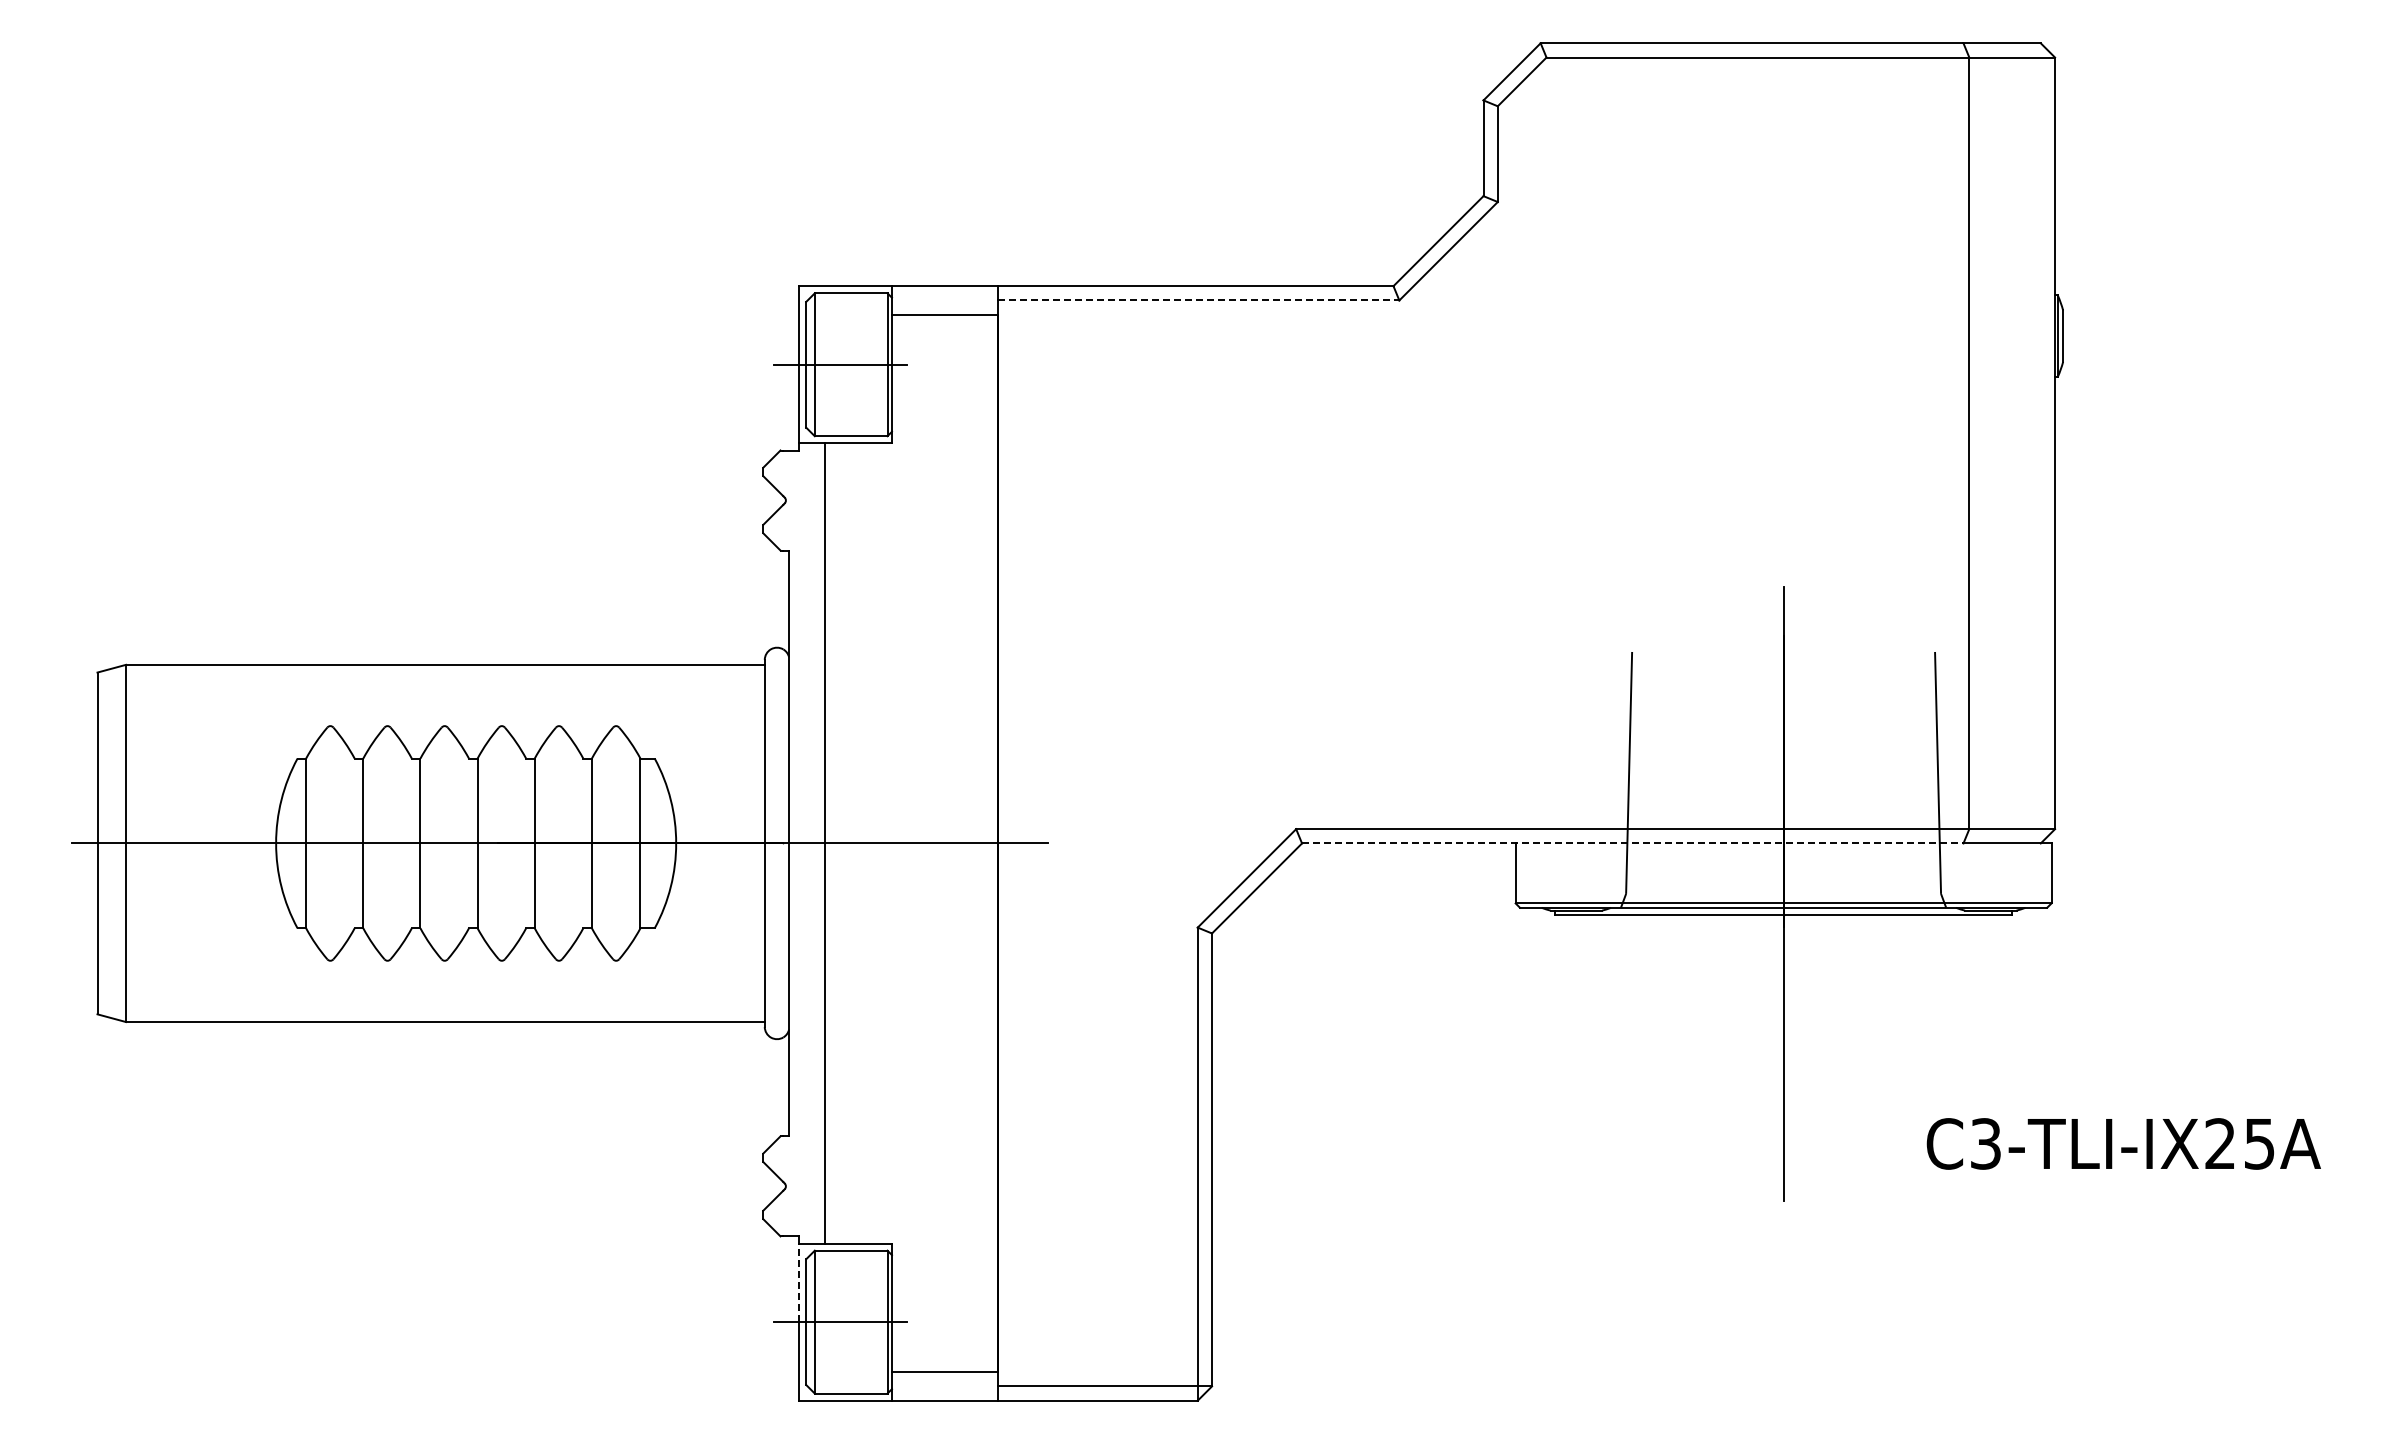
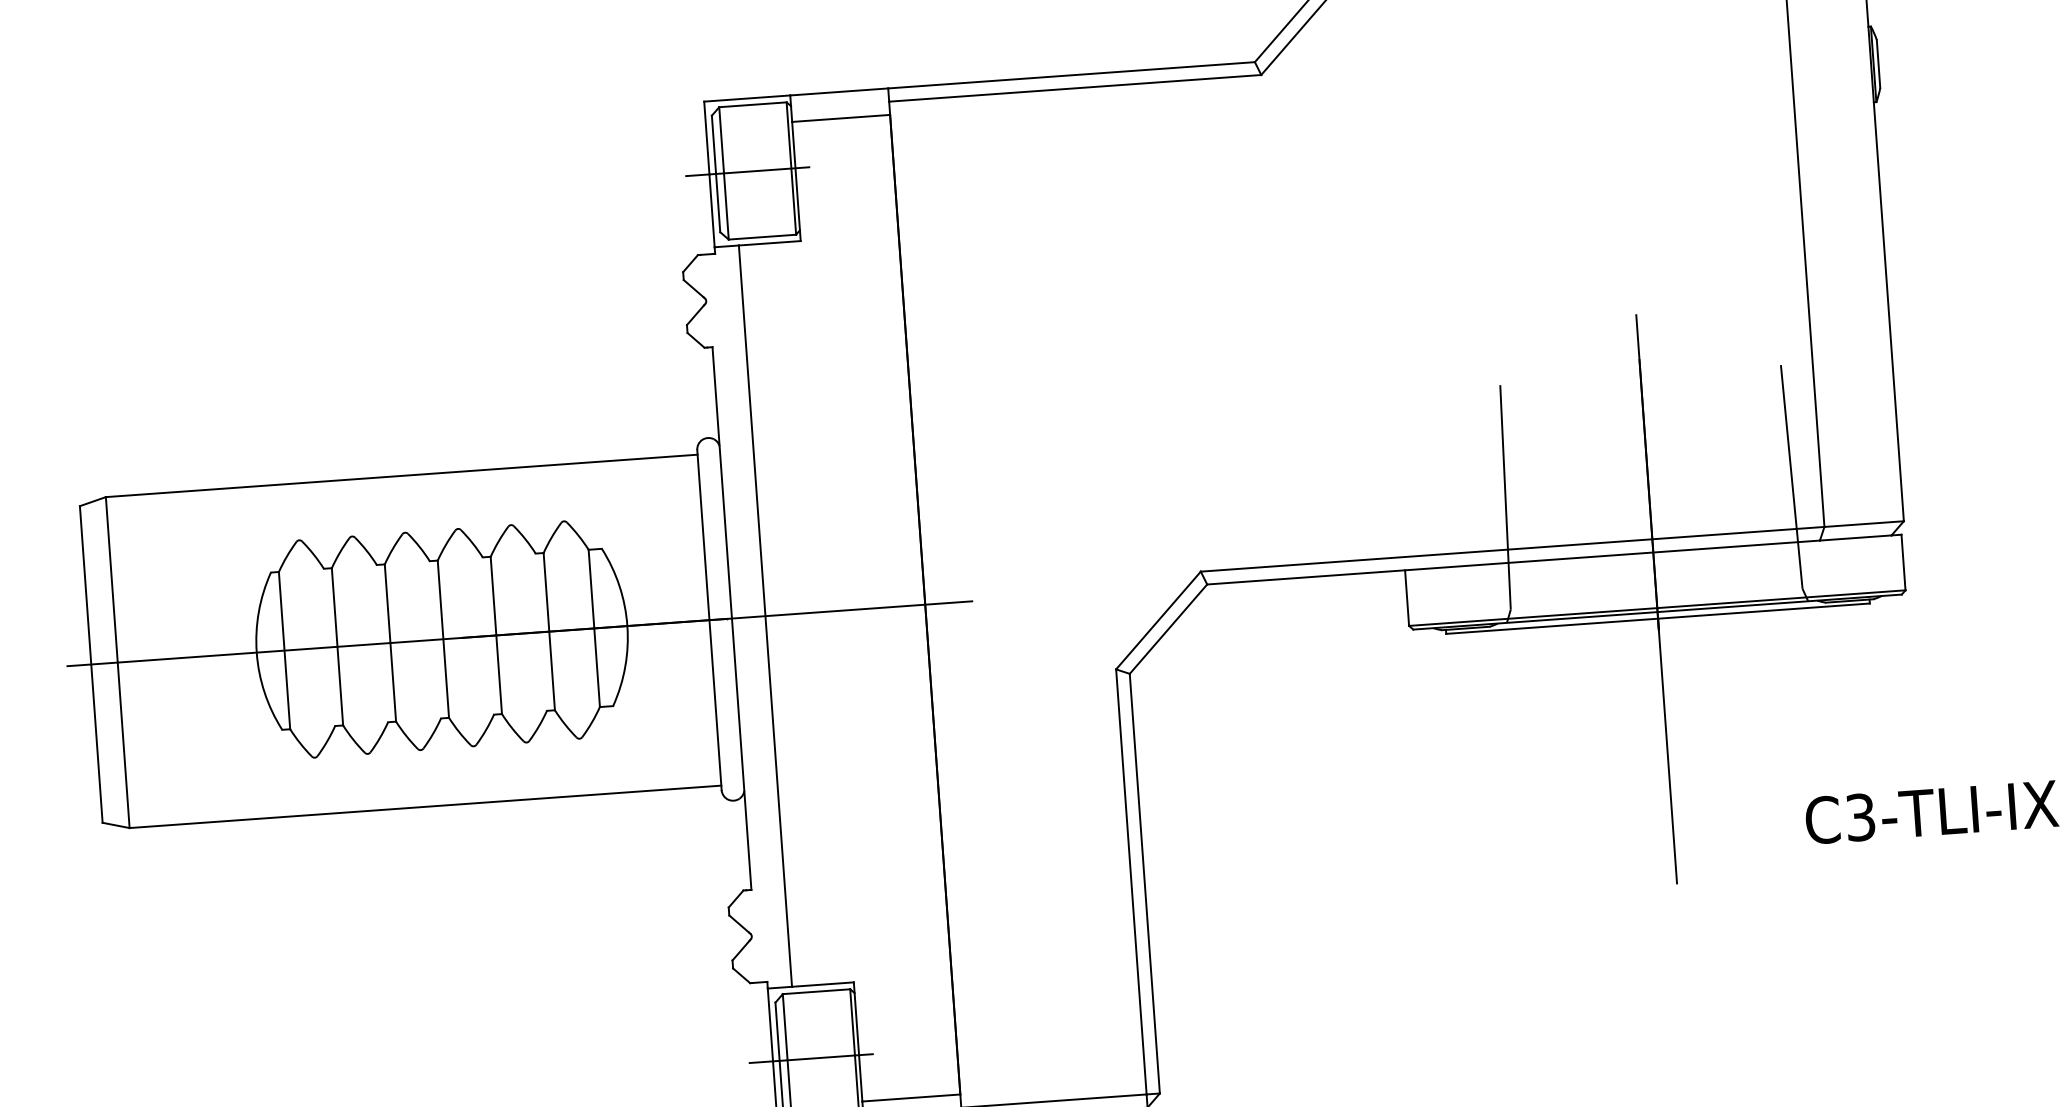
line: (1198, 300) -> (1075, 88), dashed -> solid
line: (1632, 843) -> (1513, 562), dashed -> solid
line: (799, 1282) -> (770, 1024), dashed -> solid

